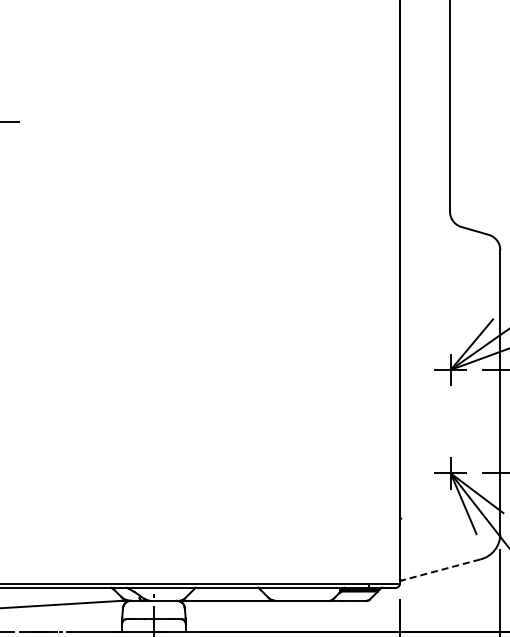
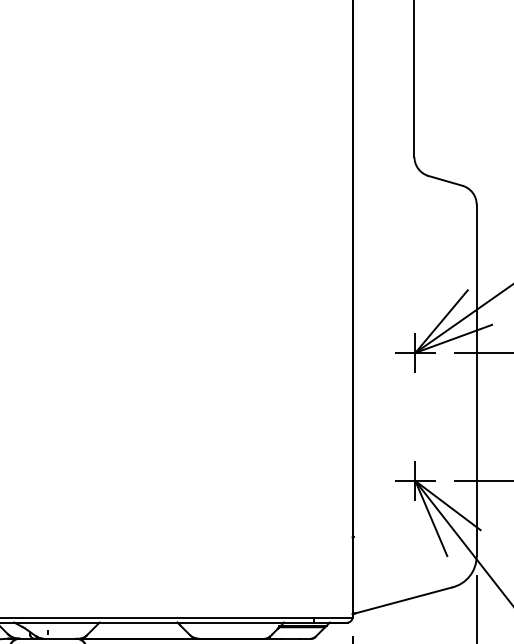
line: (441, 569) -> (403, 599), dashed -> solid

